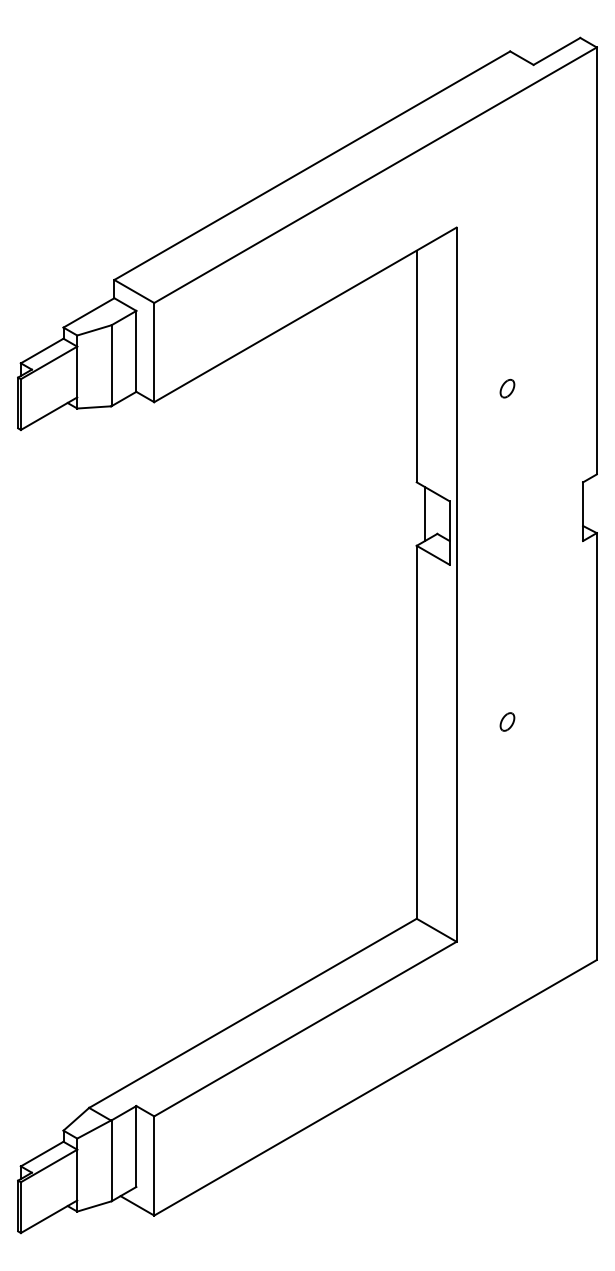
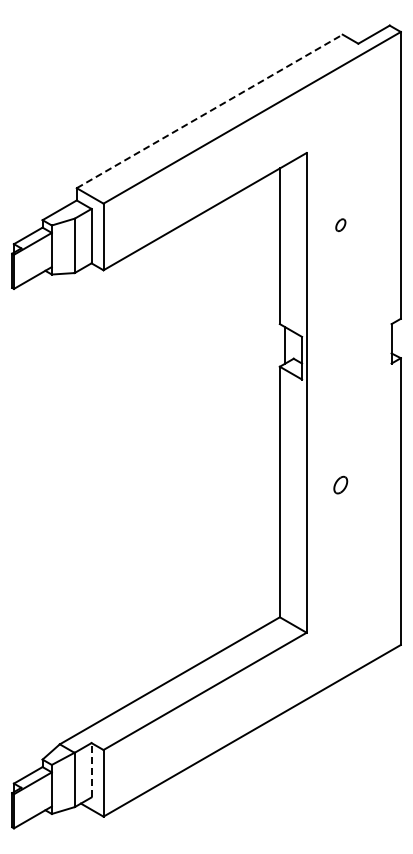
line: (311, 165) -> (209, 111), solid -> dashed
part: (506, 387) -> (340, 224), moved
part: (506, 721) -> (340, 484), size x1.4
line: (136, 1145) -> (91, 769), solid -> dashed

